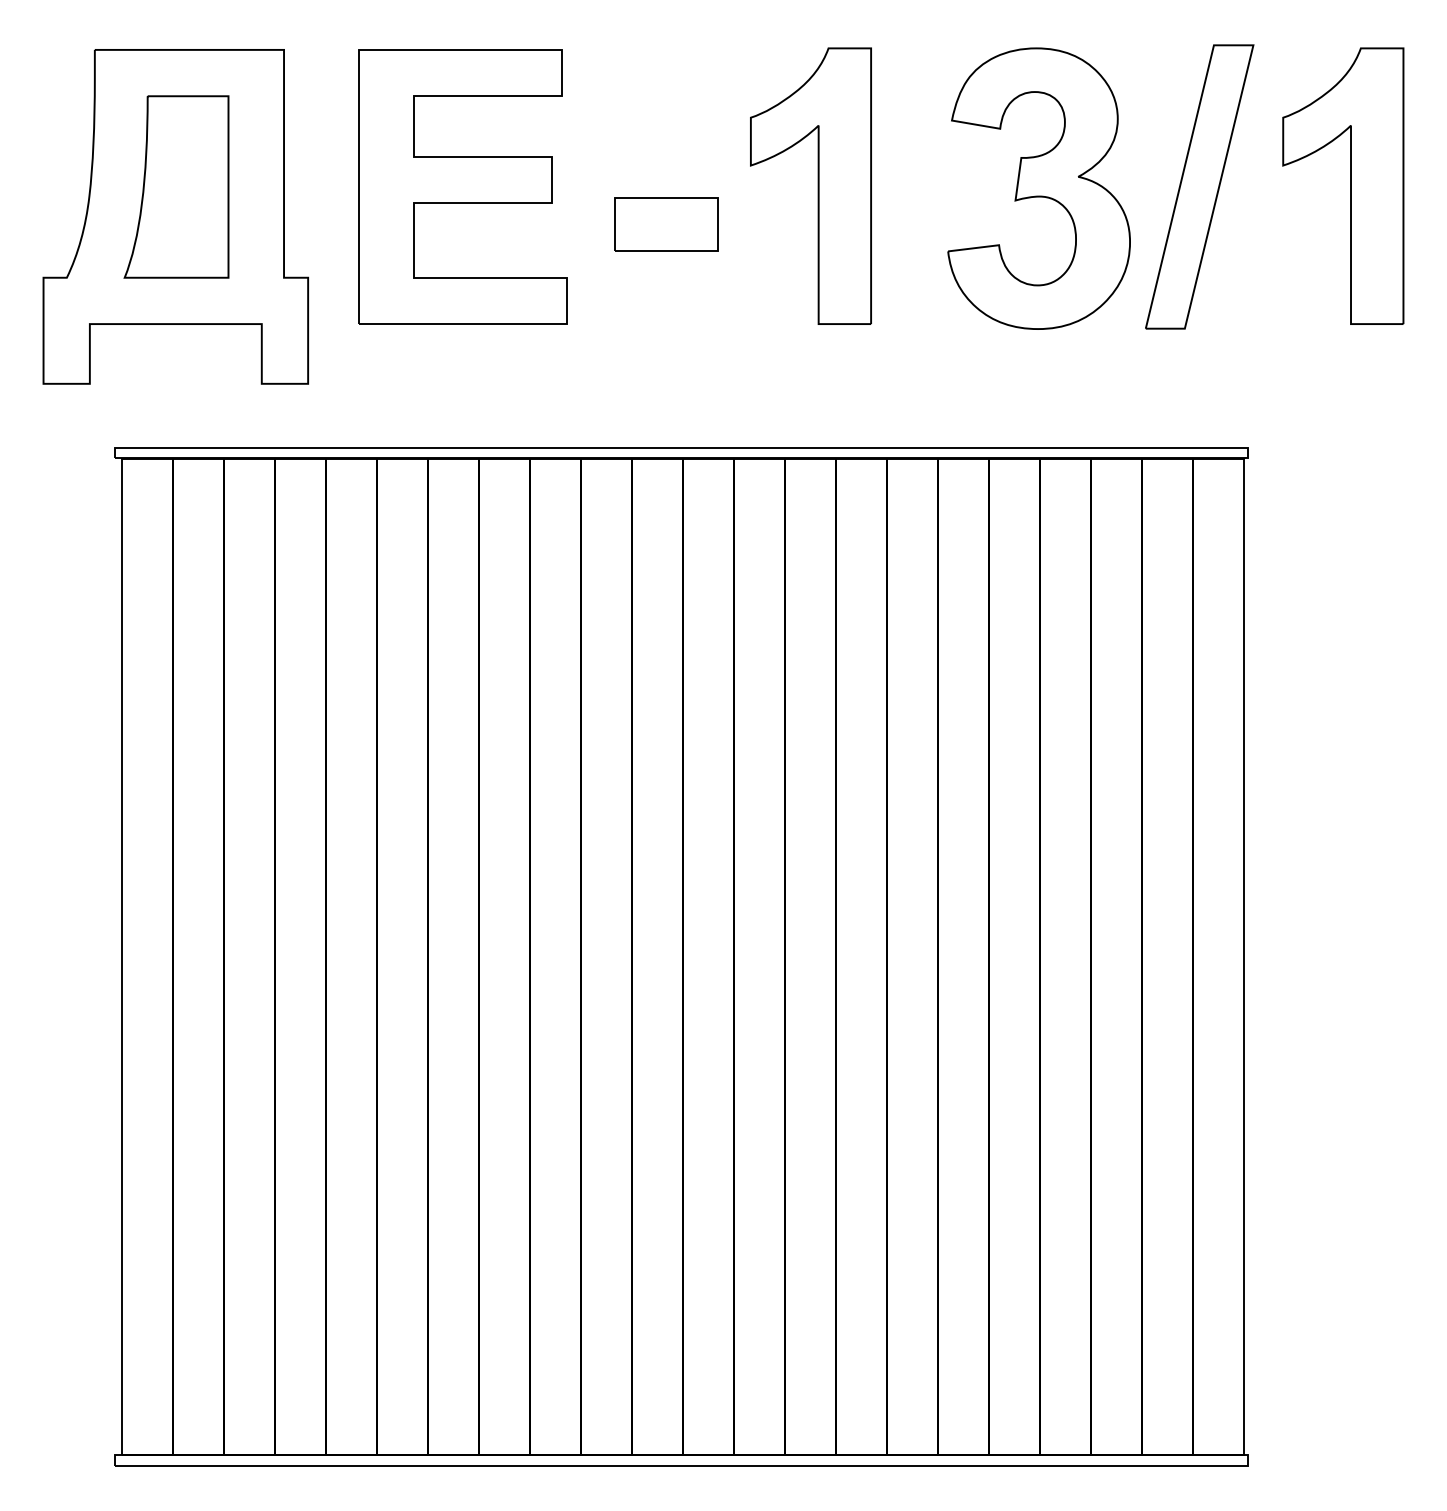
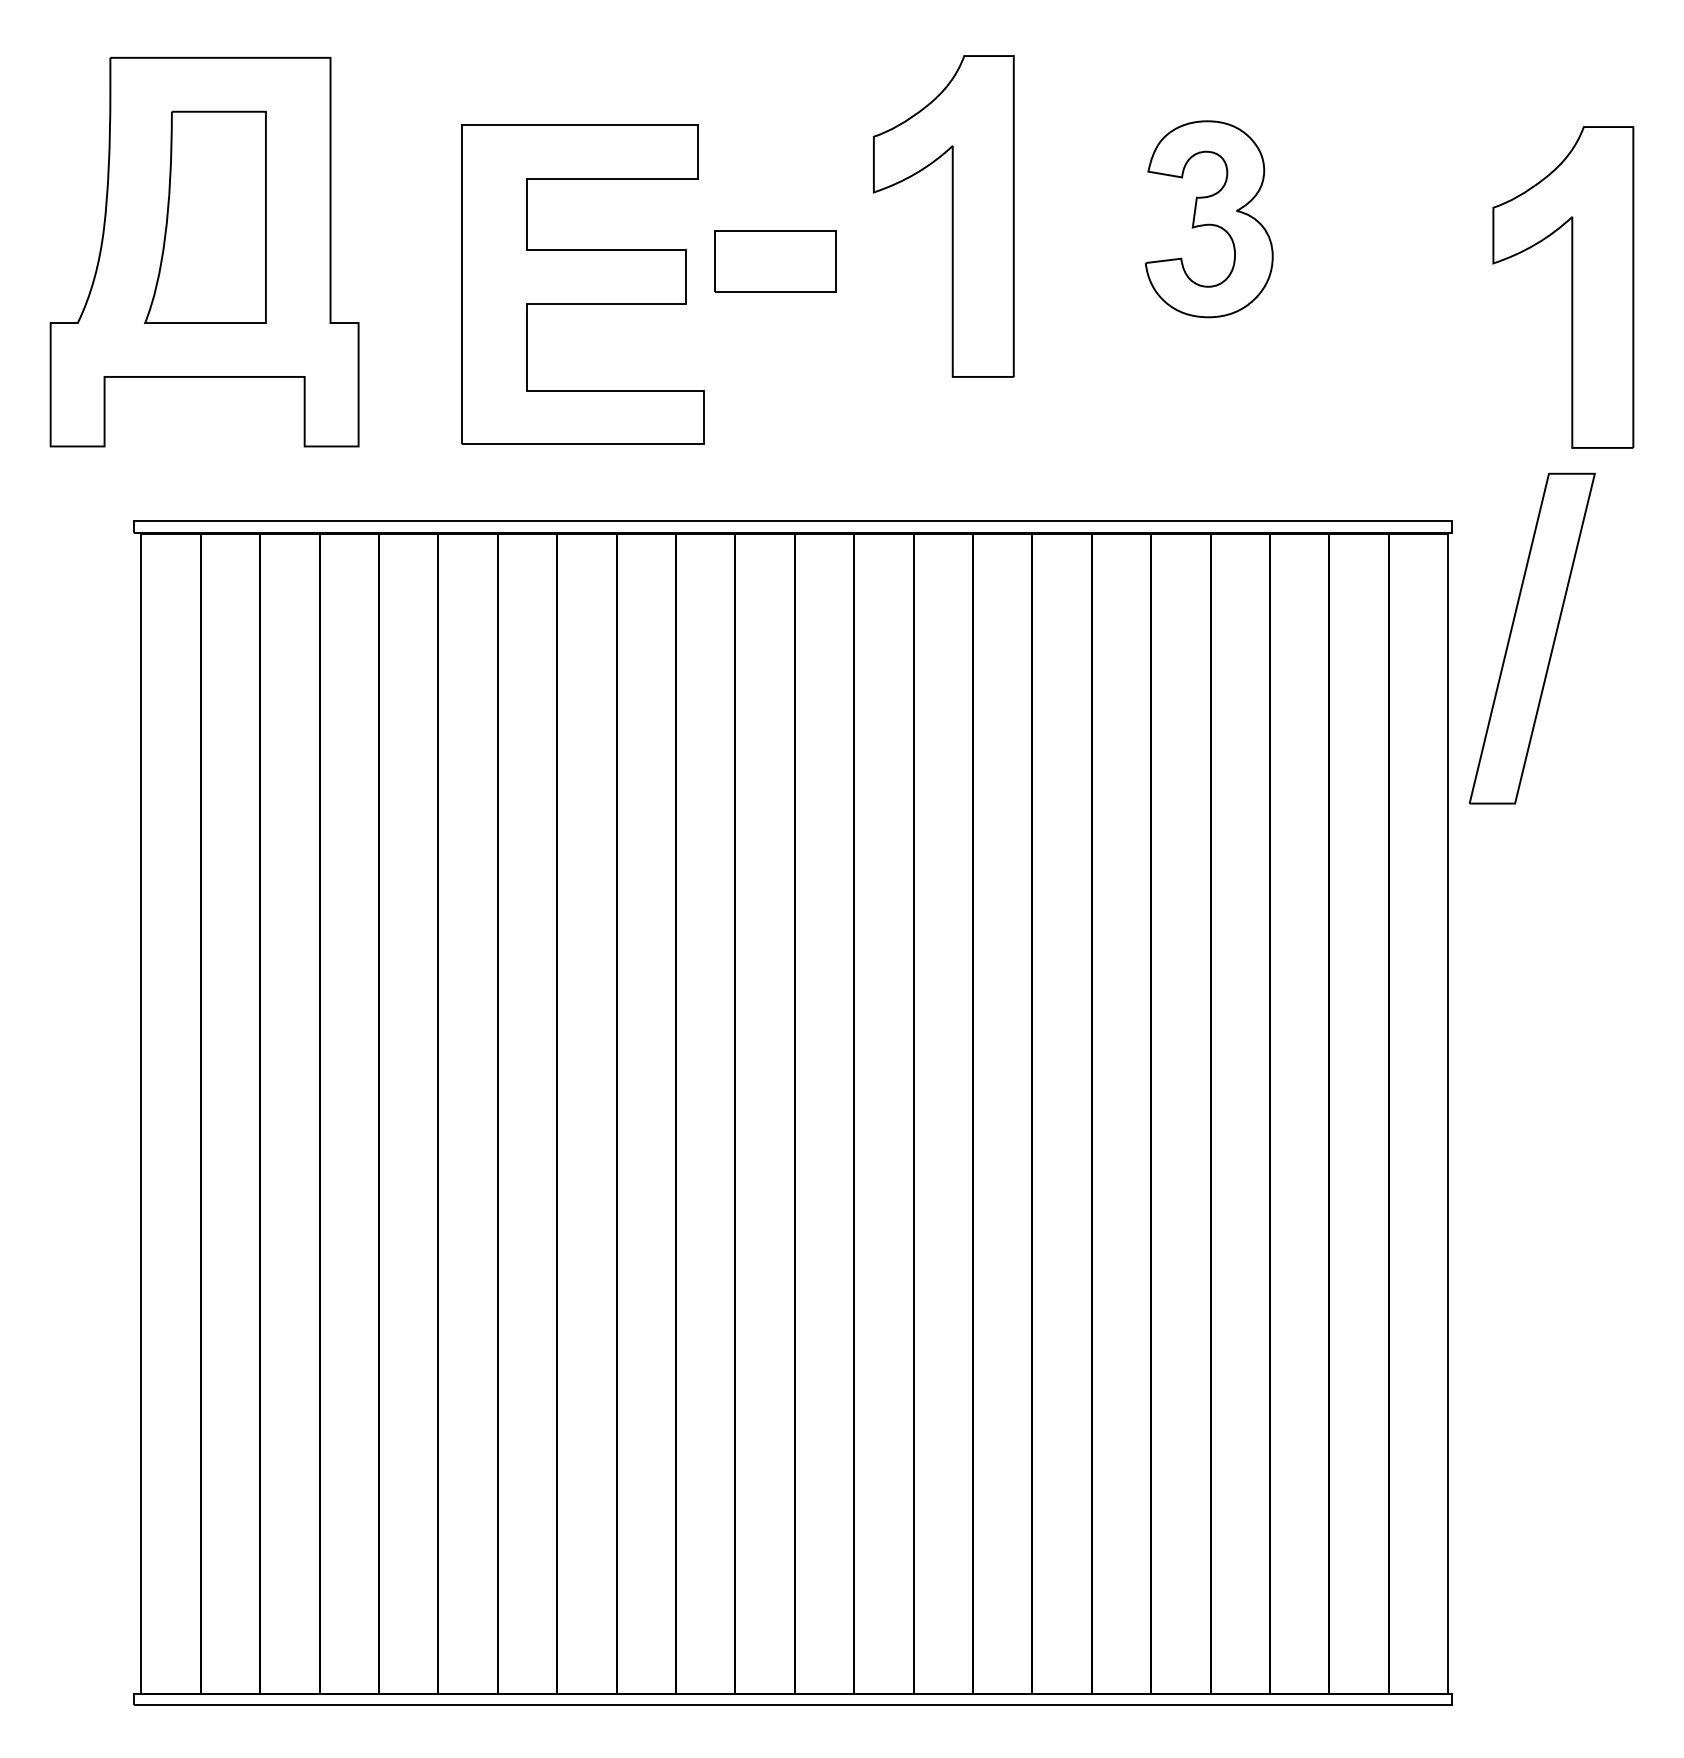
part: (1350, 185) -> (1571, 286), moved
part: (462, 186) -> (582, 284), moved
part: (1199, 186) -> (1532, 638), moved
part: (1038, 188) -> (1208, 219), size x0.6

